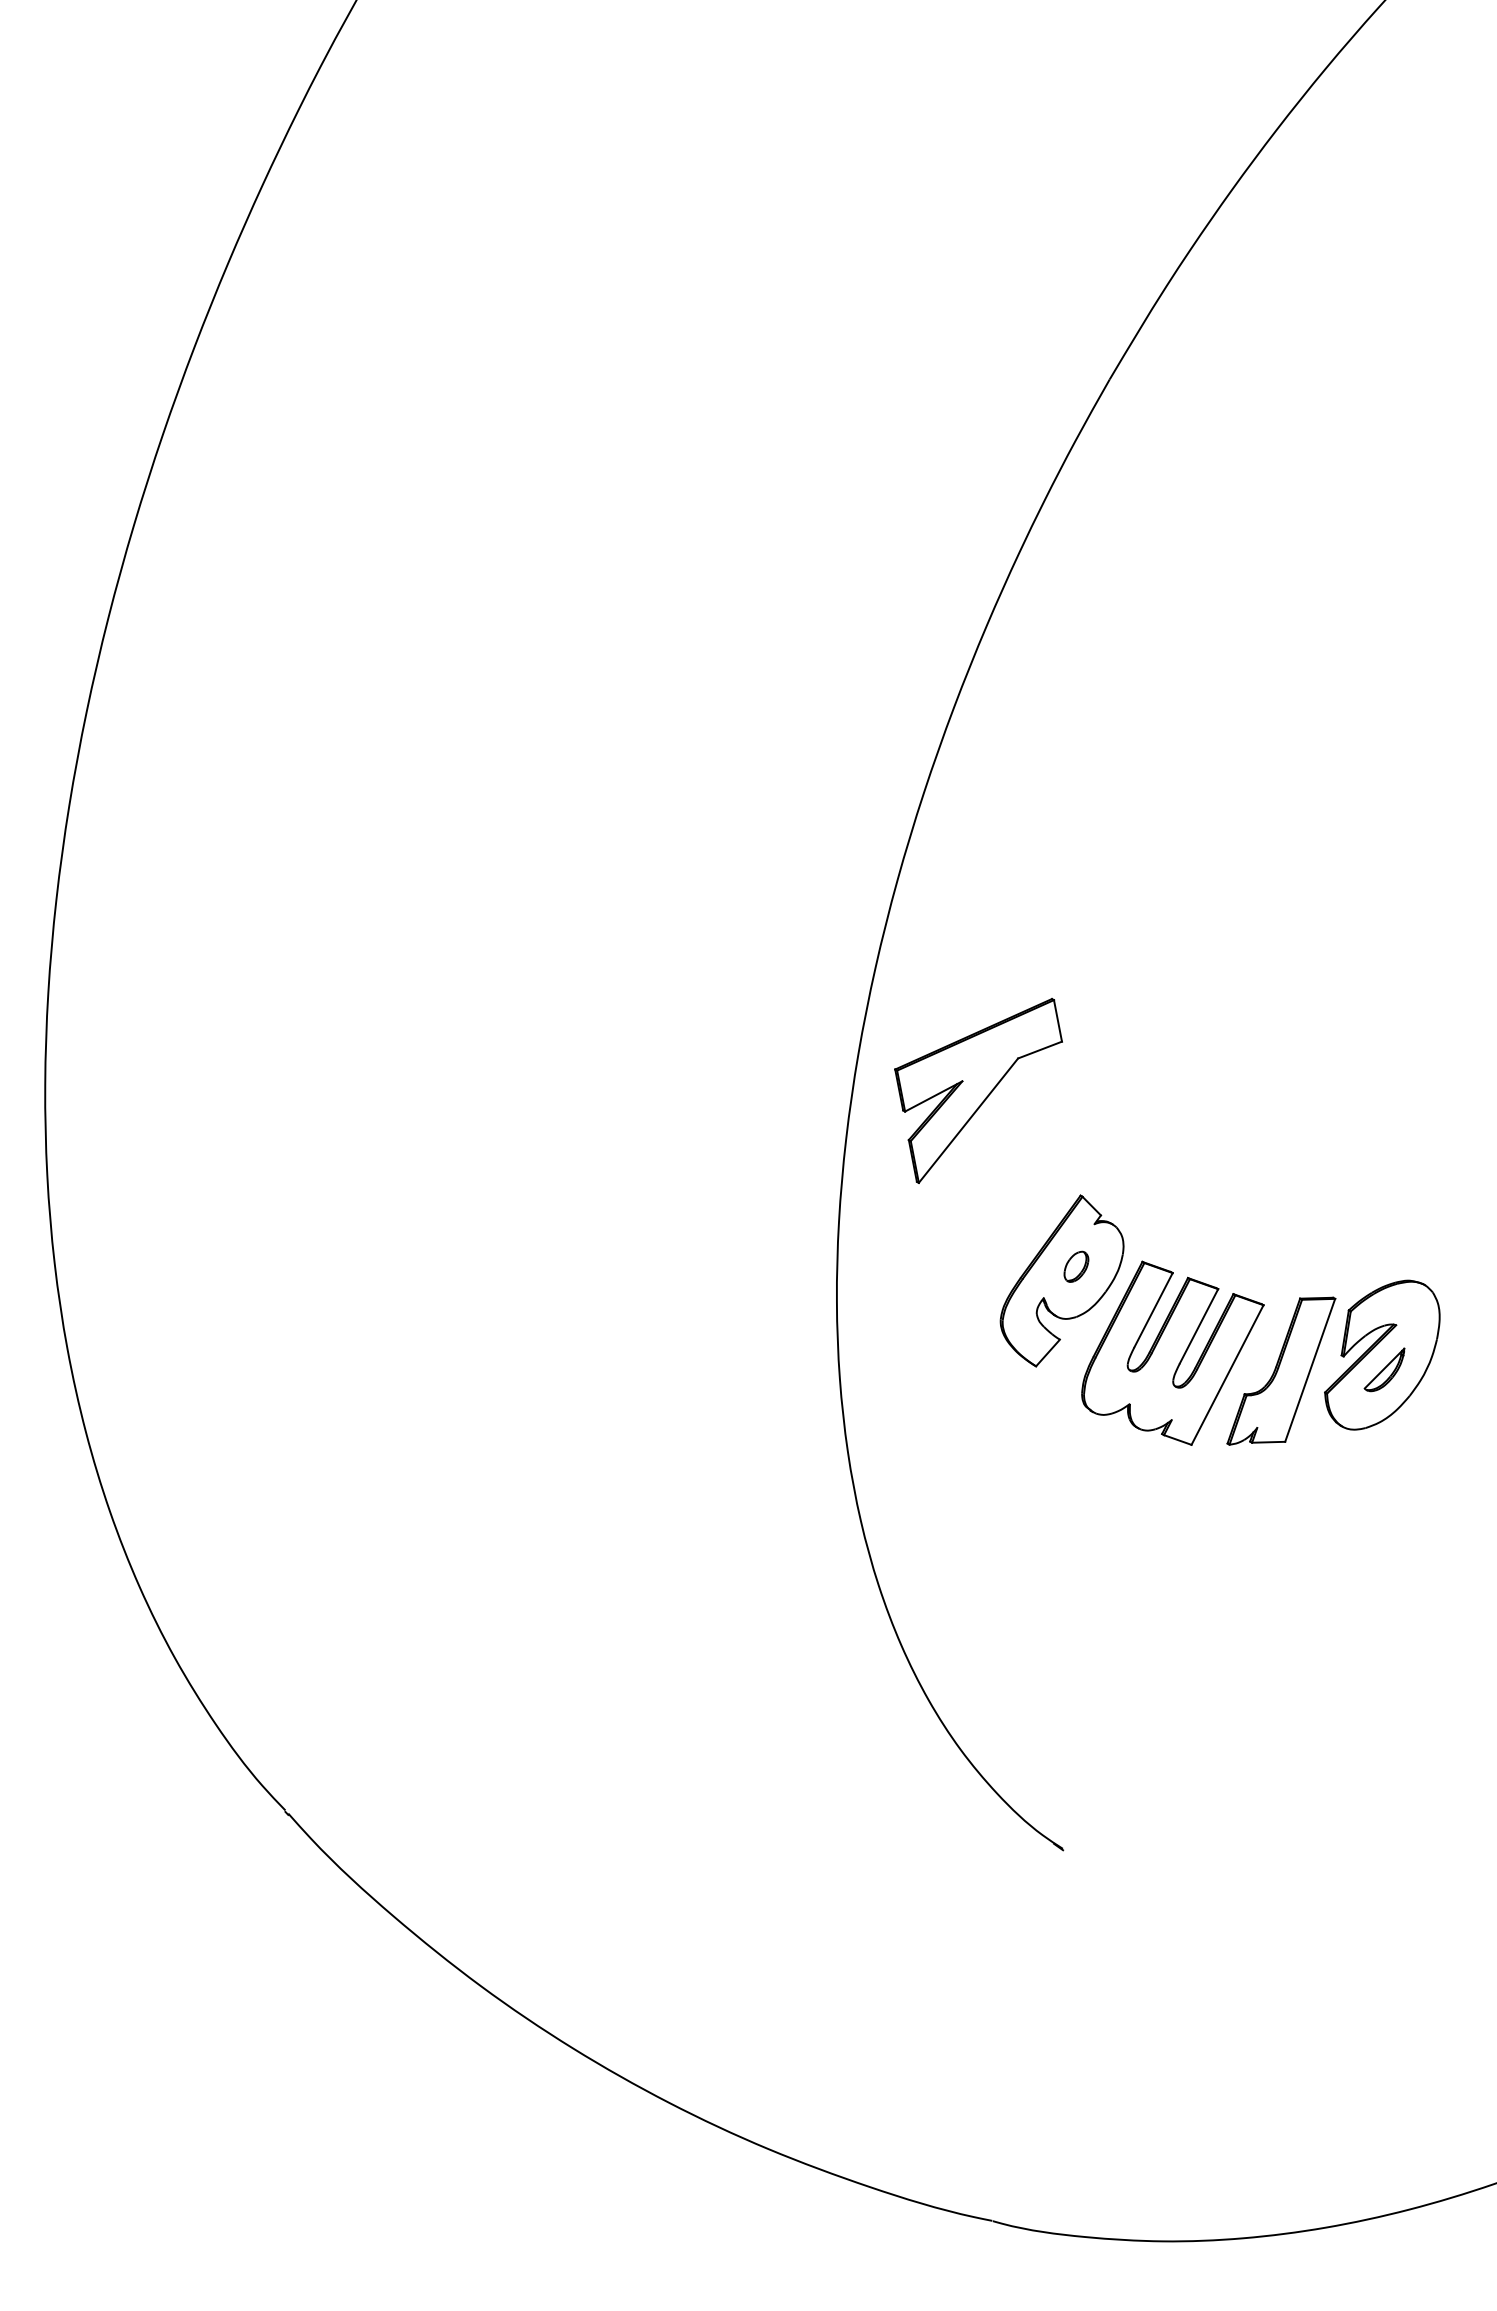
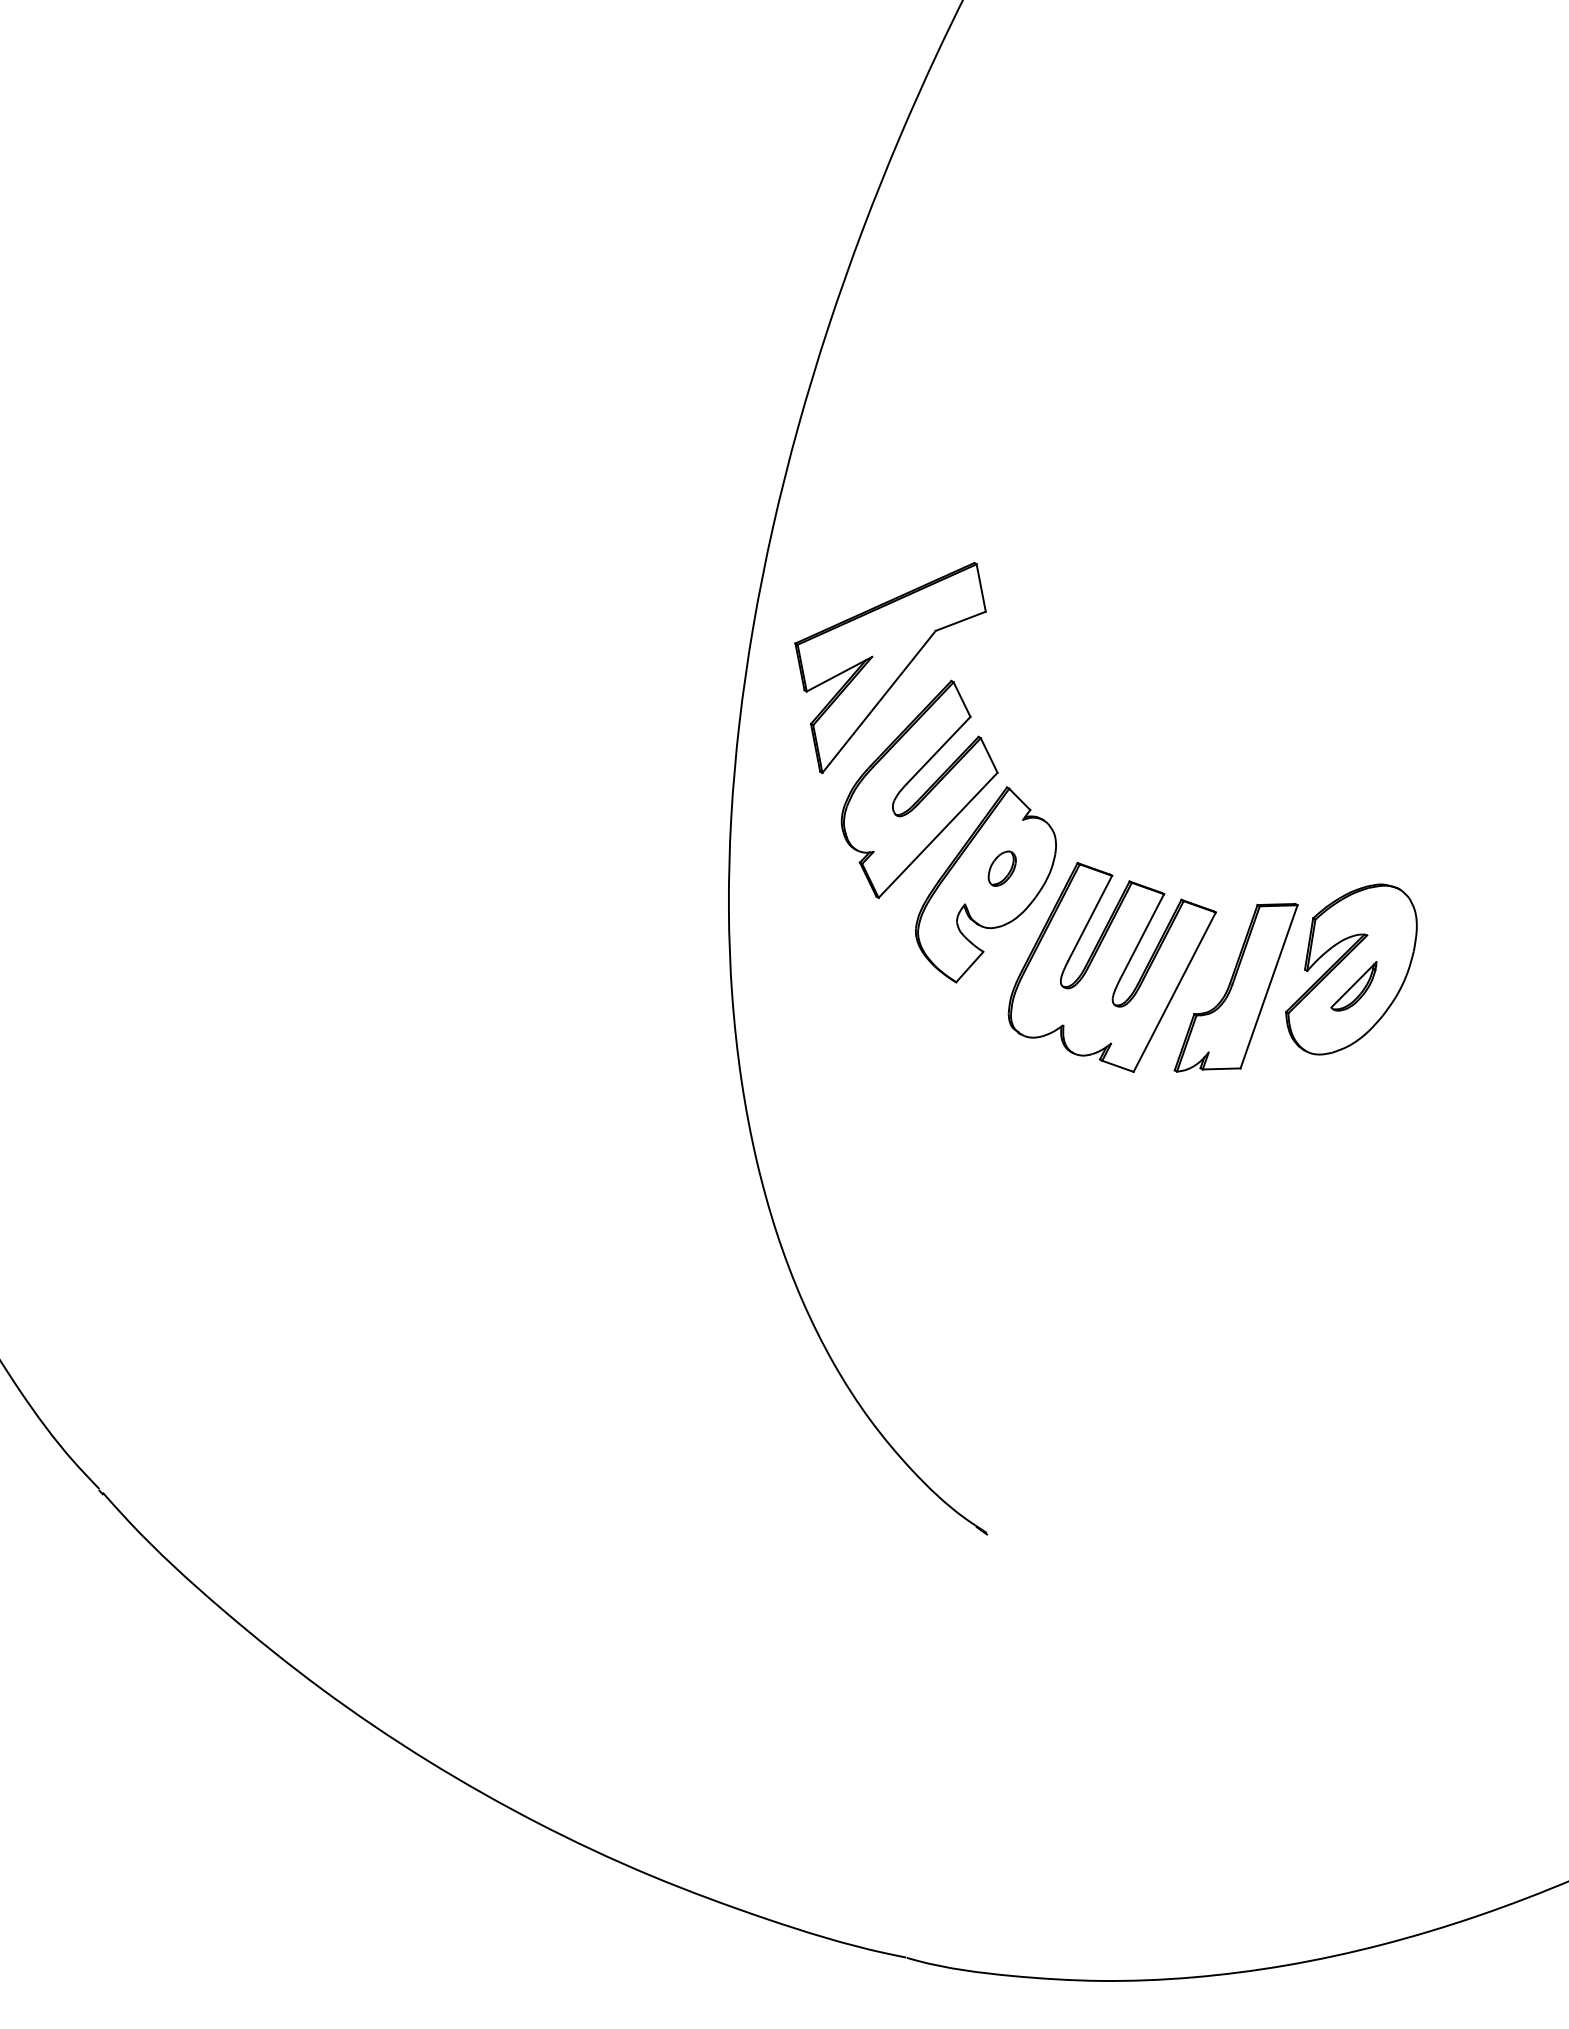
part: (1003, 1197) -> (919, 789), added

